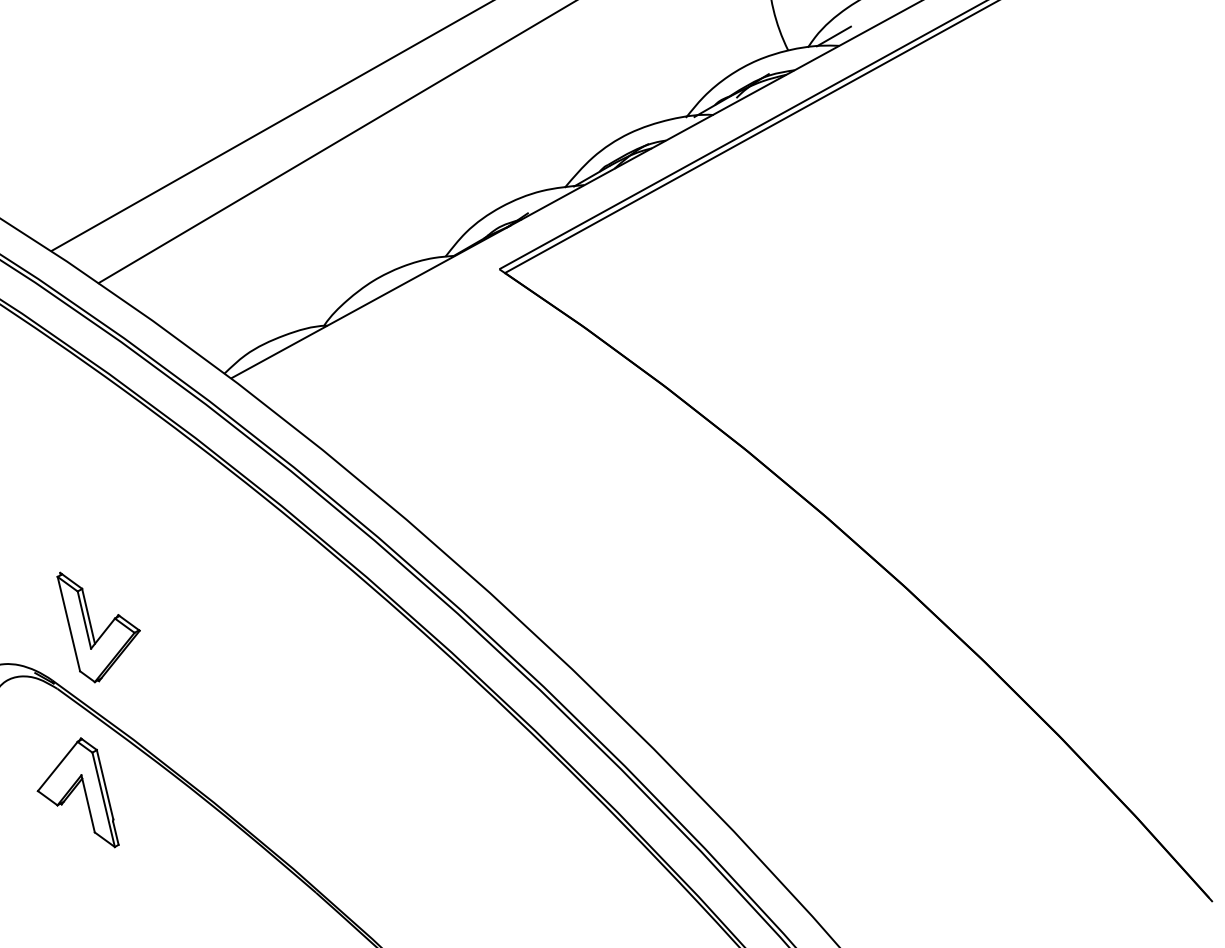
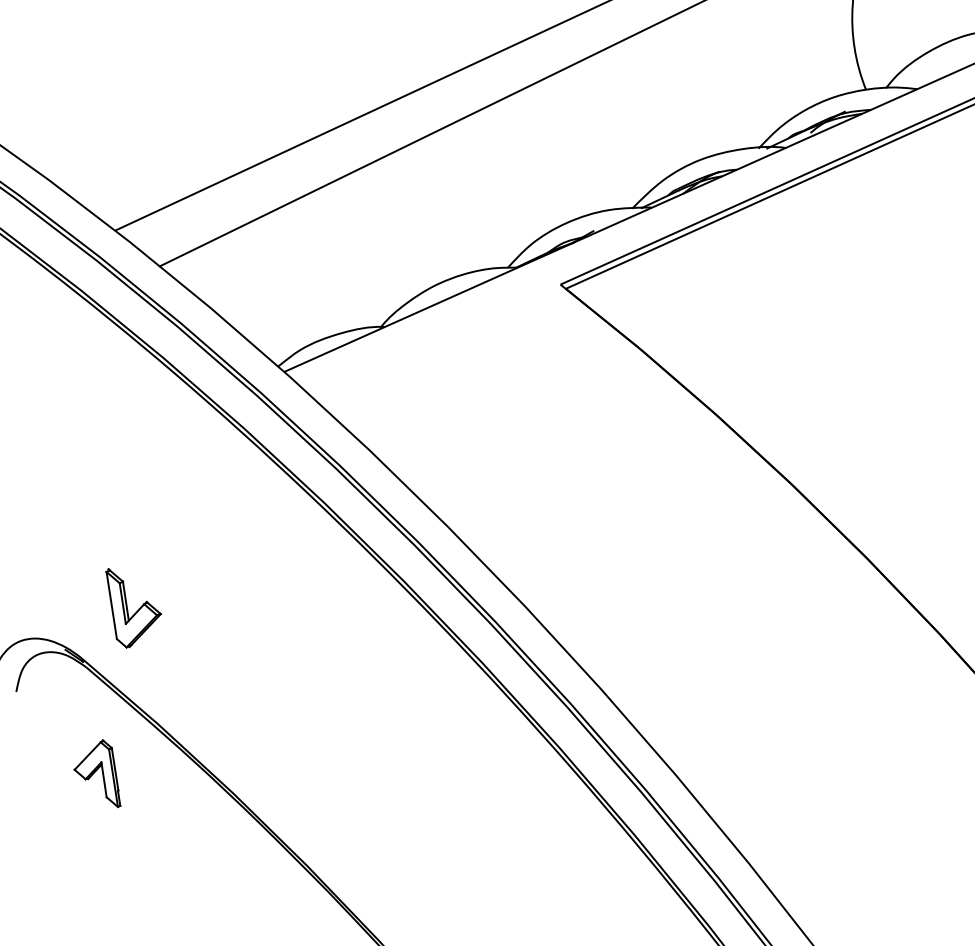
line: (833, 36) -> (912, 79), removed
part: (98, 627) -> (132, 609), size x0.7
part: (77, 792) -> (98, 772), size x0.6

